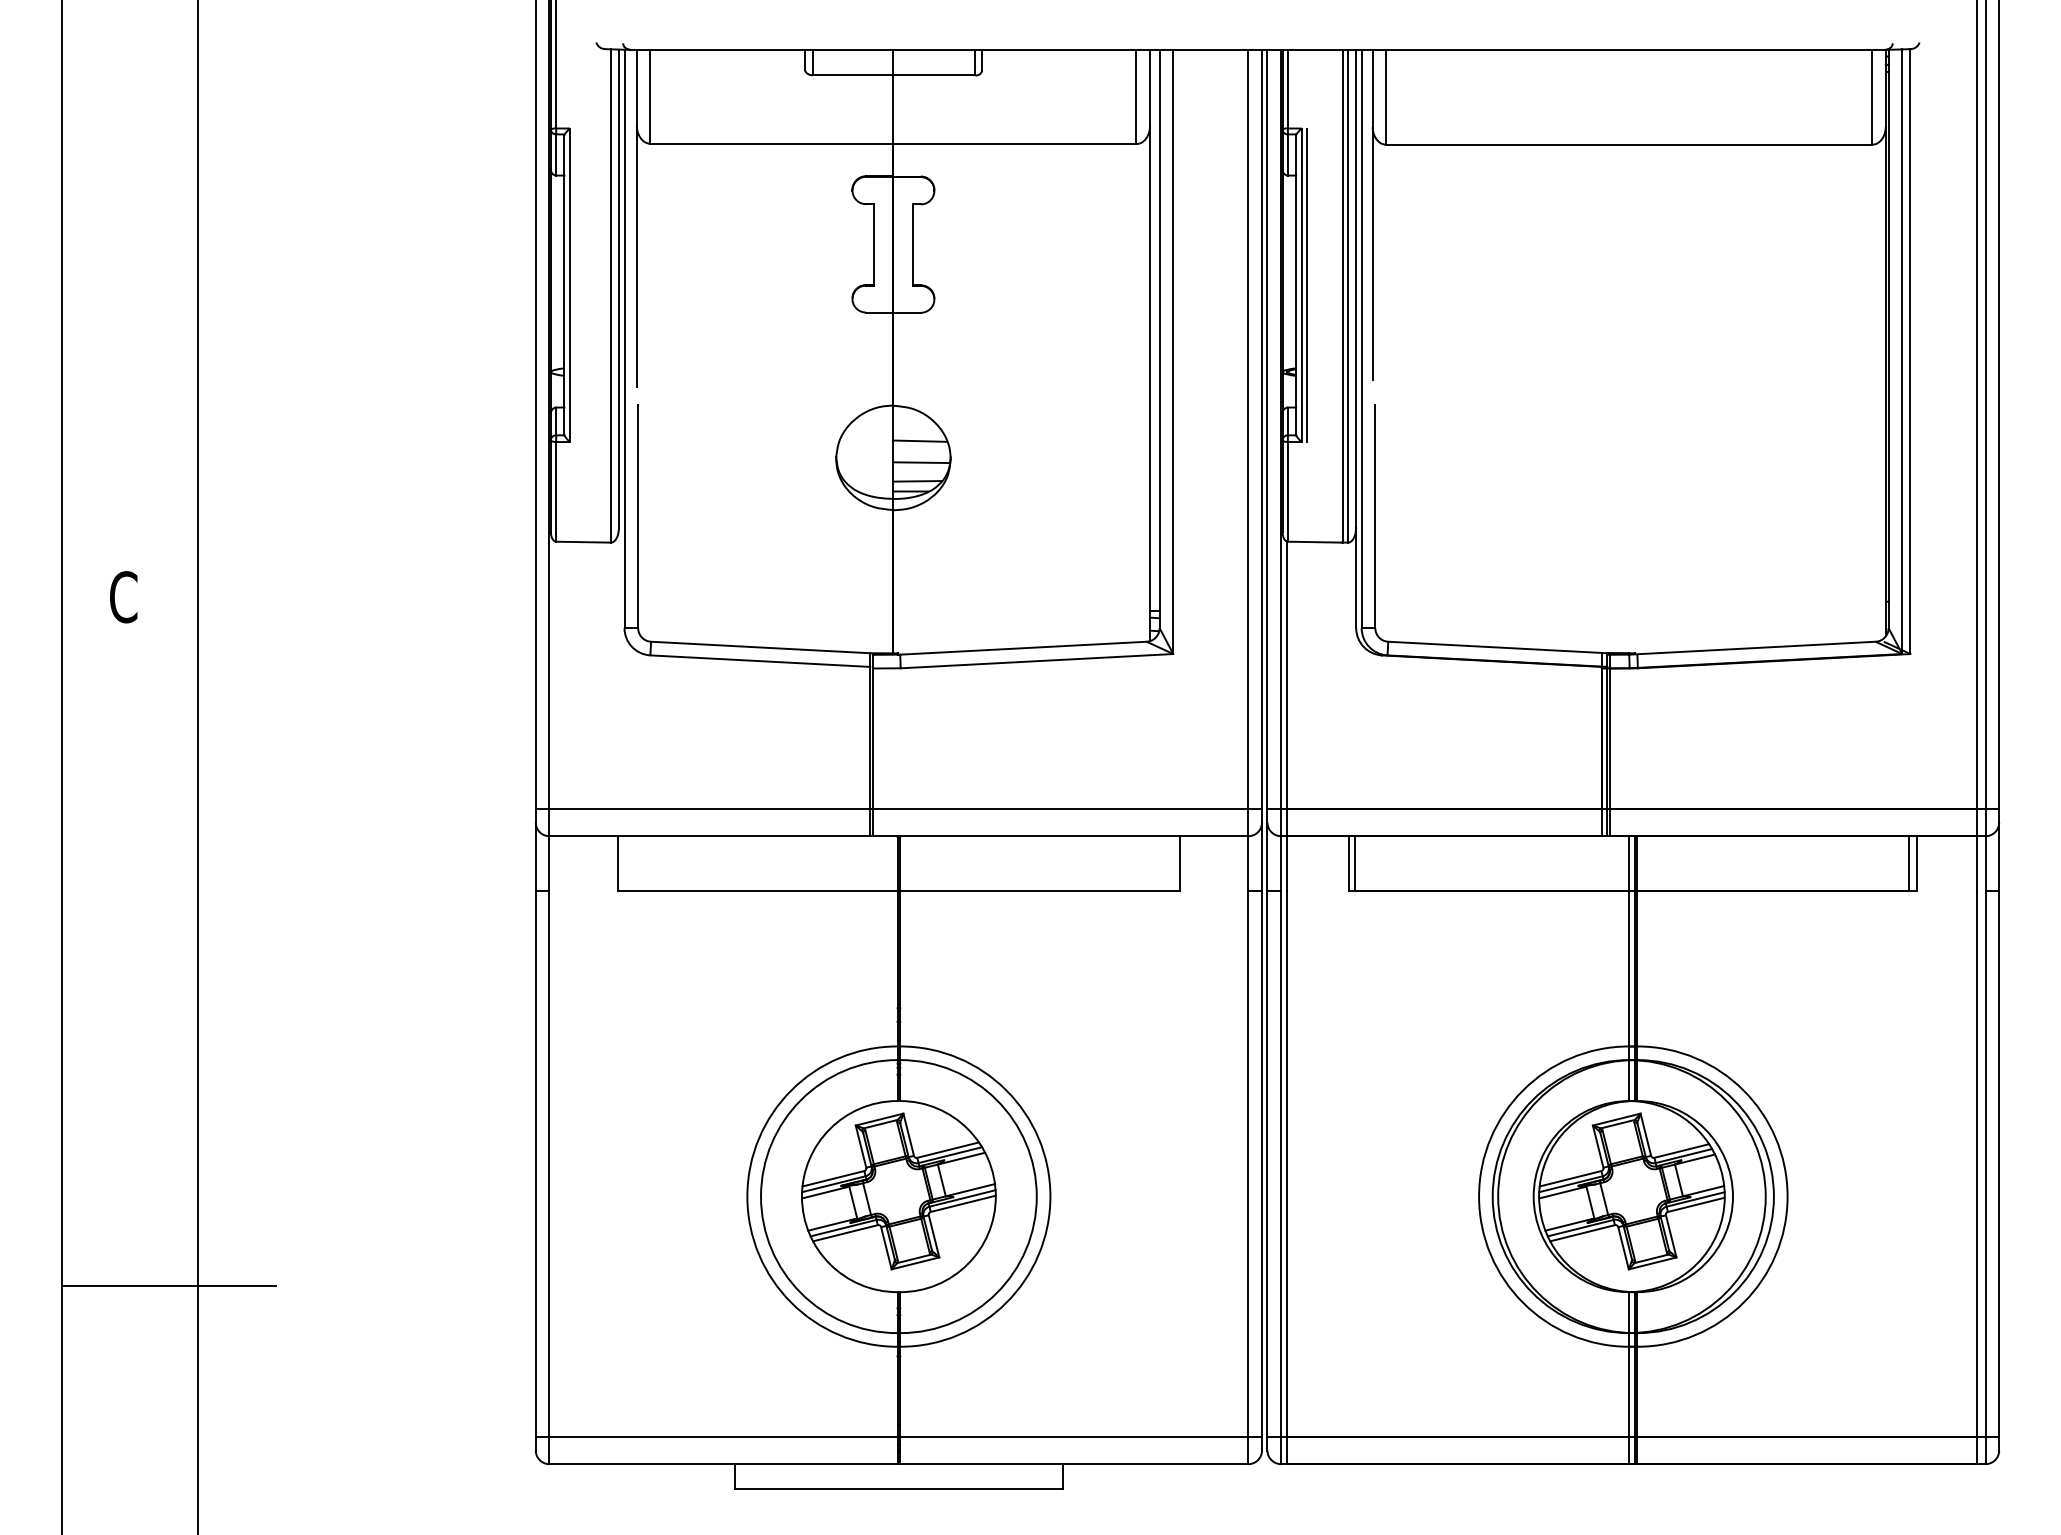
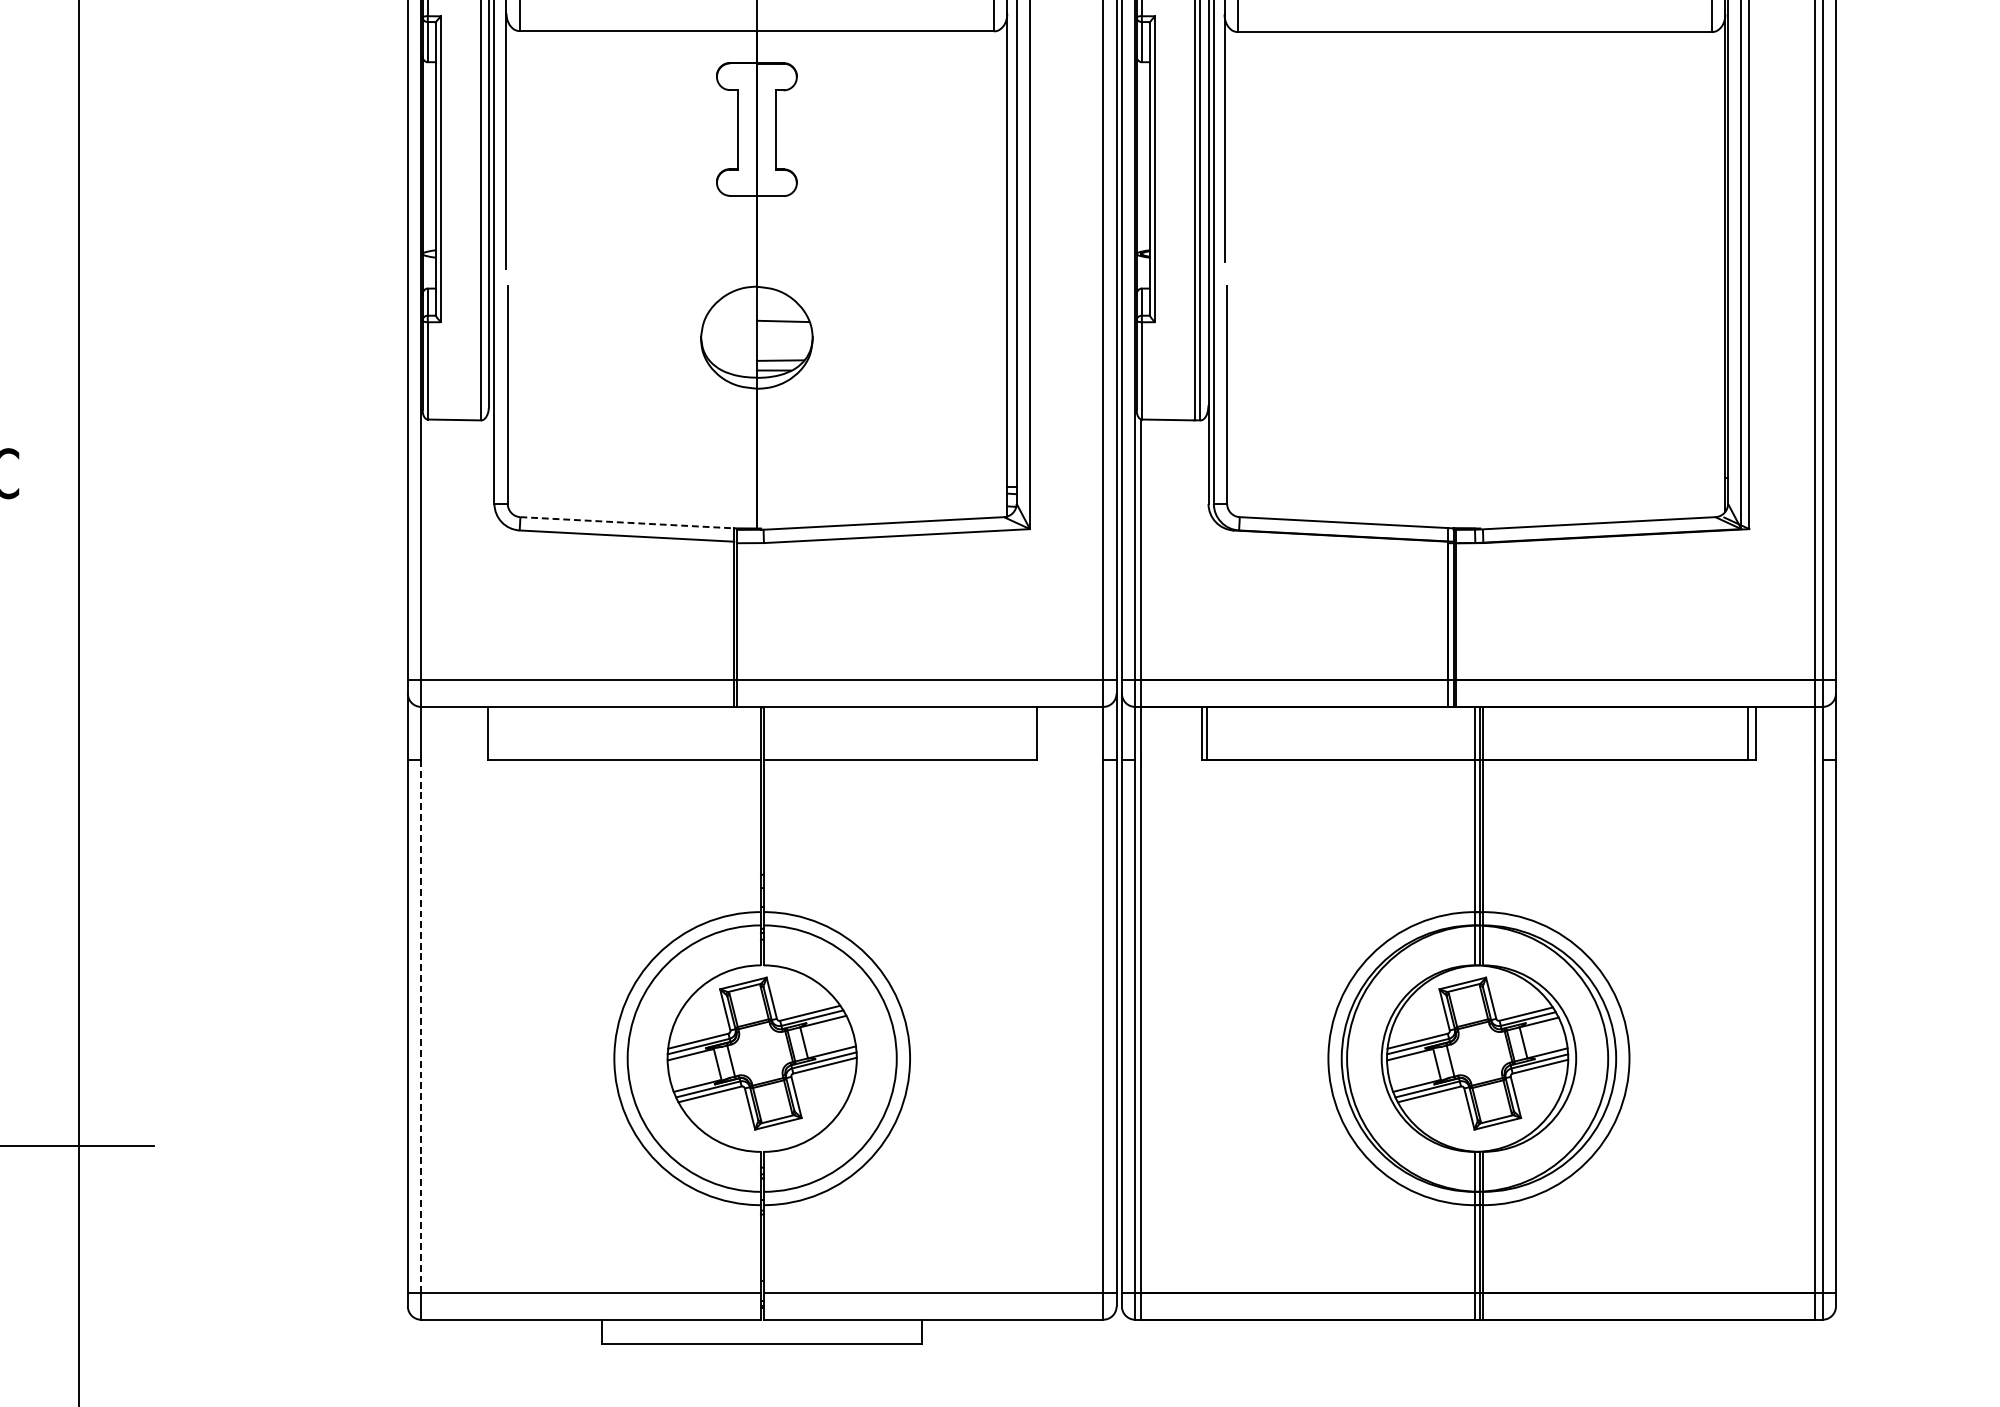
line: (1307, 285) -> (1160, 169), removed
line: (921, 462) -> (784, 342), removed
line: (760, 647) -> (627, 522), solid -> dashed
line: (549, 1164) -> (421, 1027), solid -> dashed

